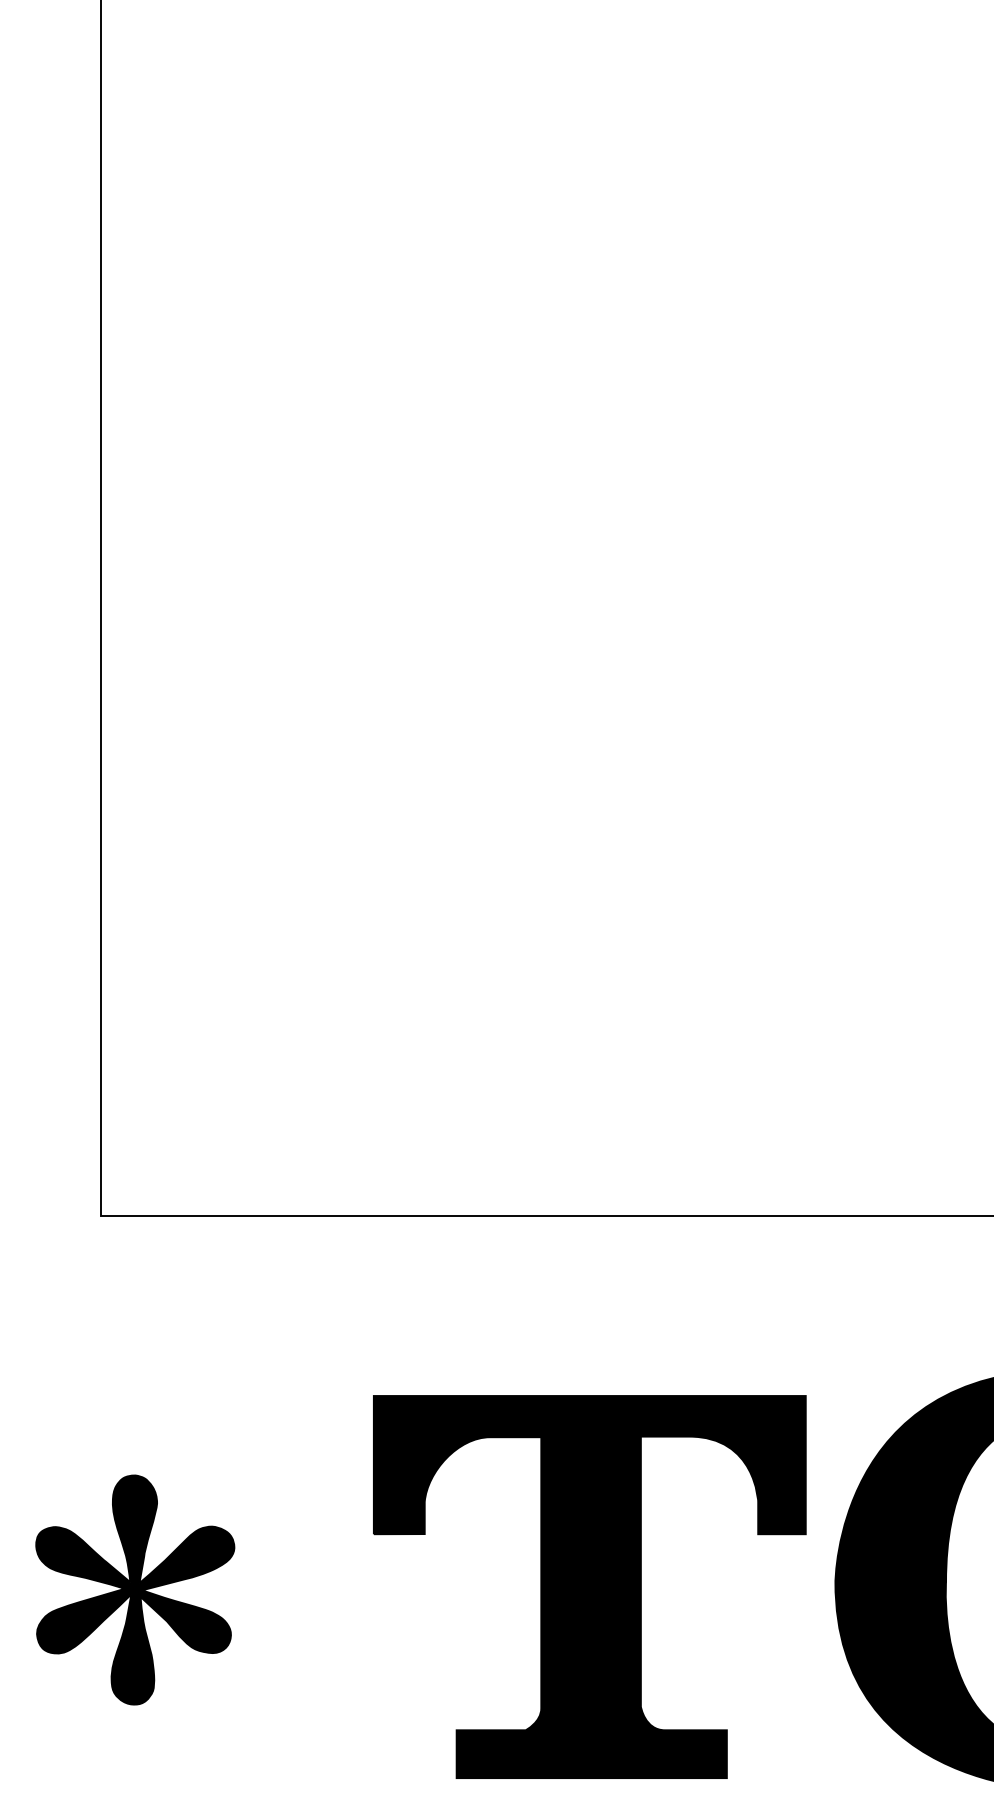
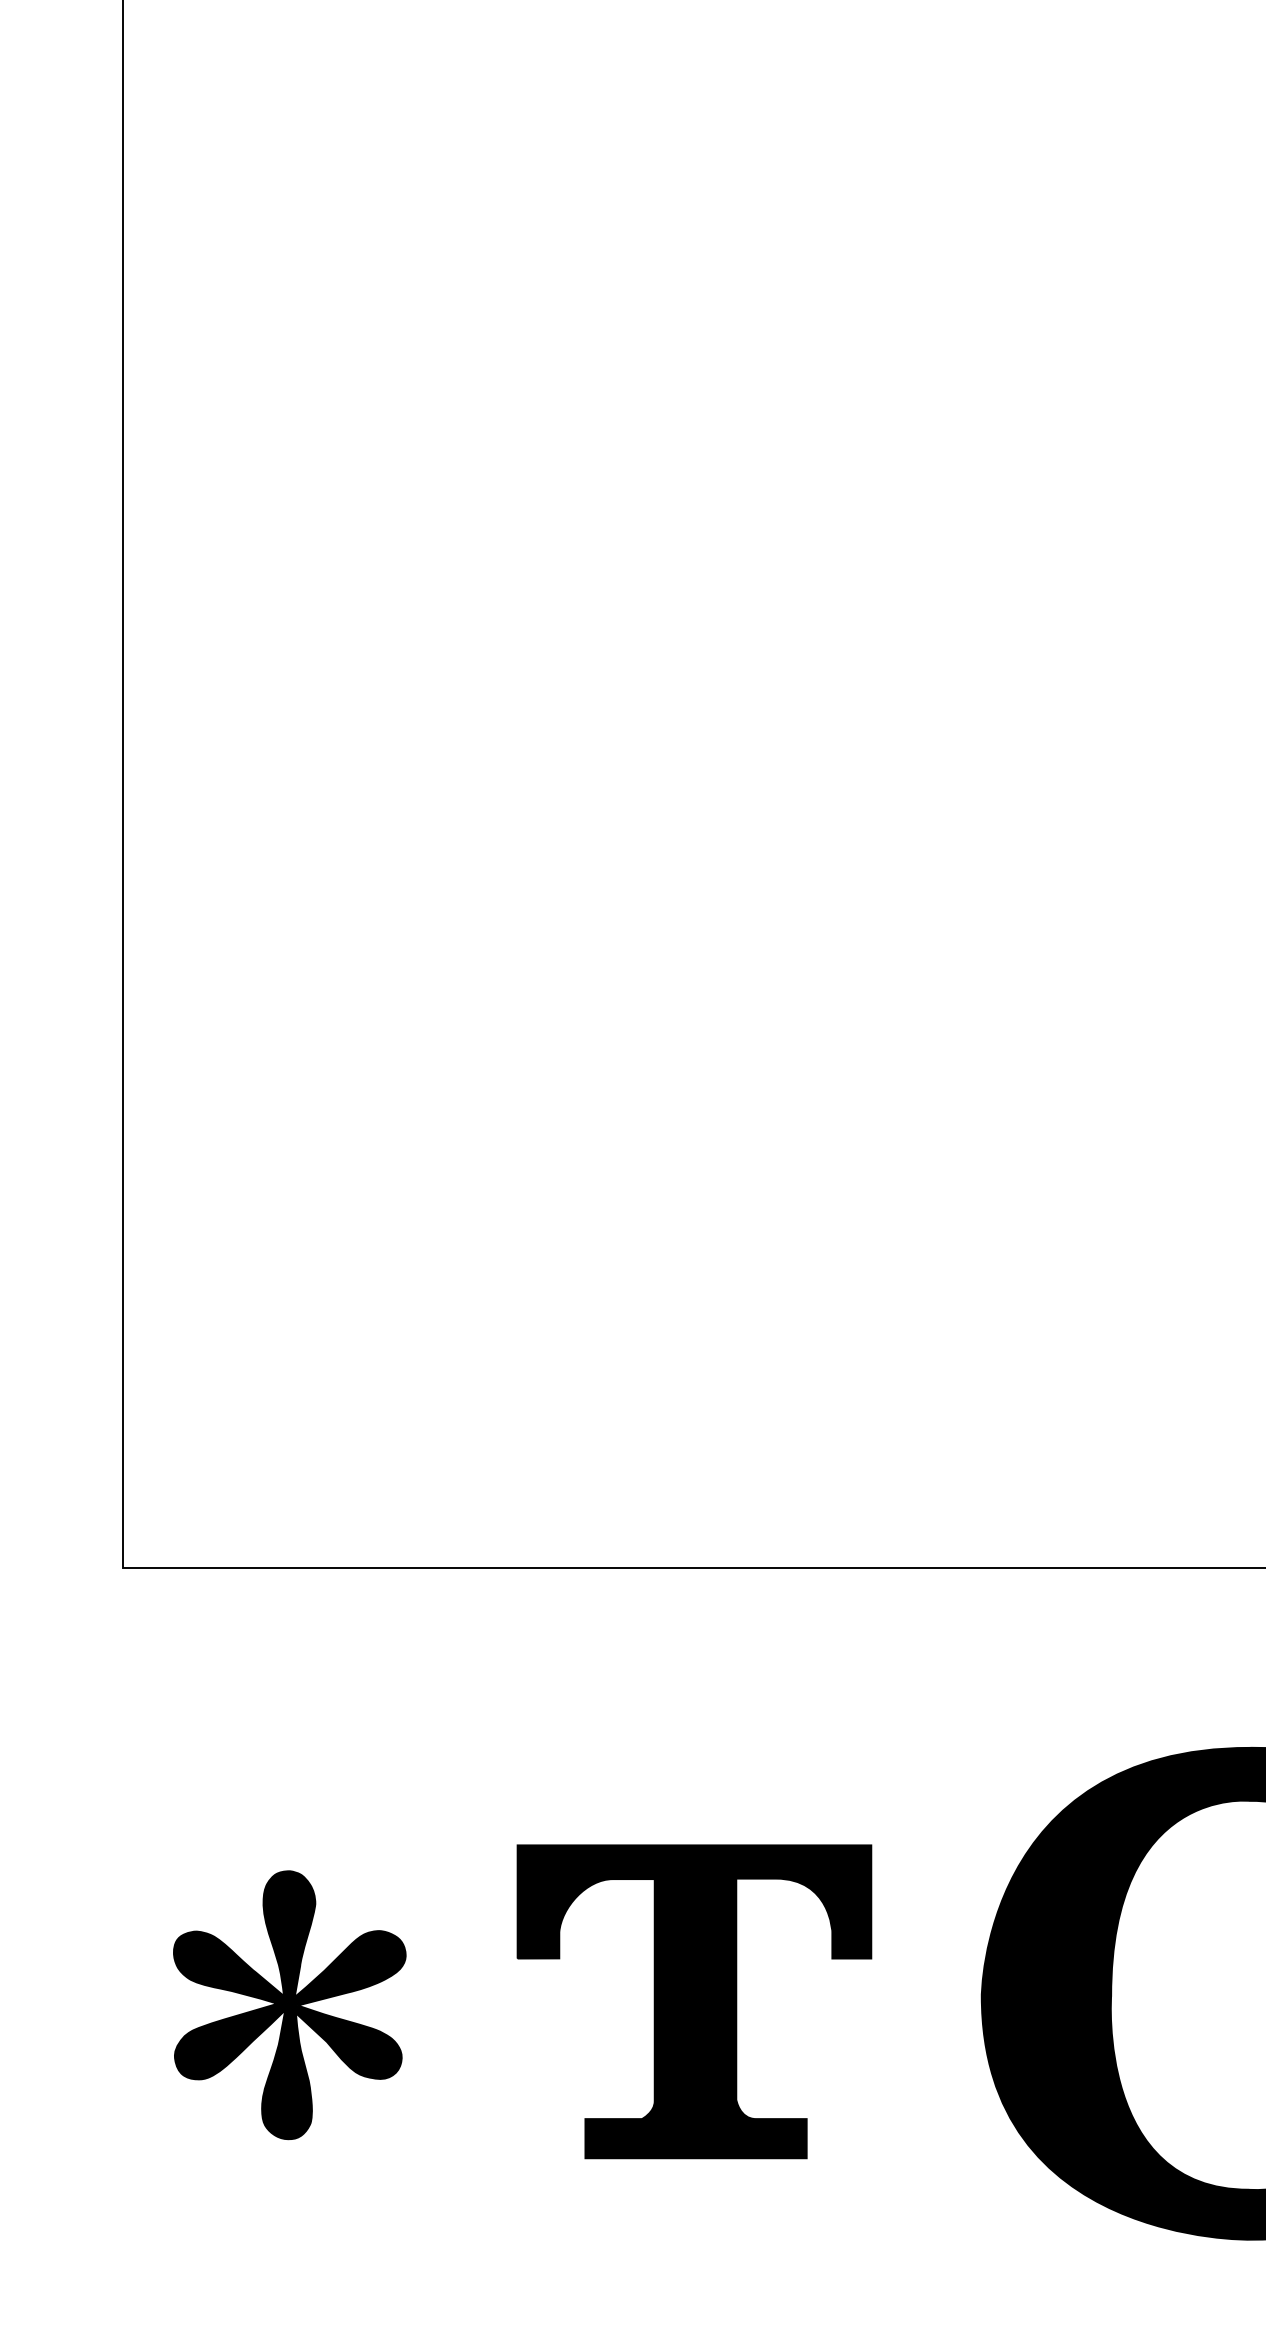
part: (589, 1586) -> (694, 2001), size x0.7
part: (135, 1590) -> (289, 2005), moved

